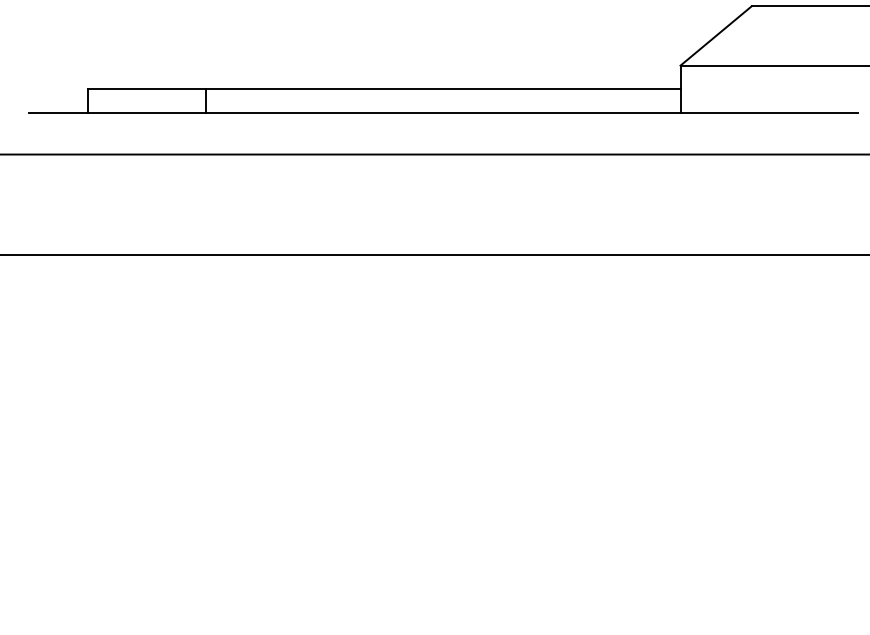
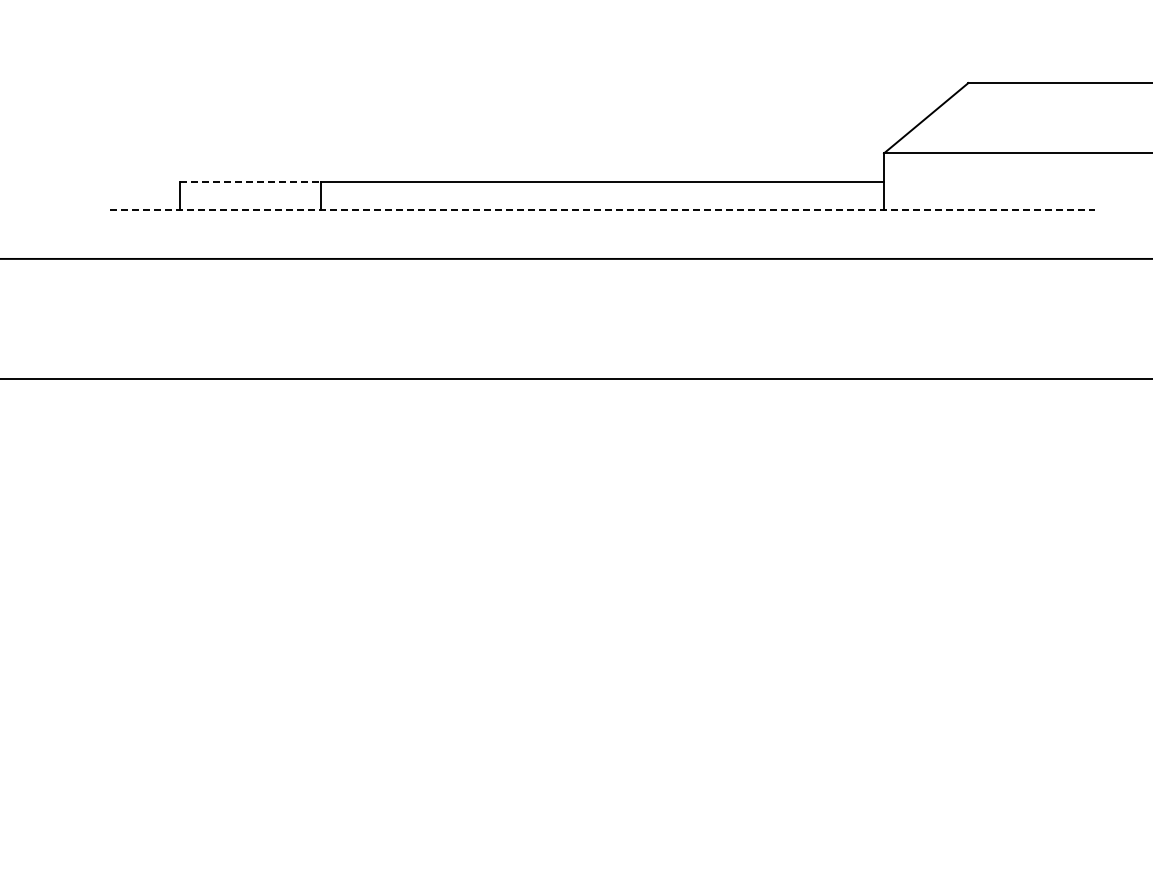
line: (147, 89) -> (251, 181), solid -> dashed
line: (444, 112) -> (603, 209), solid -> dashed

